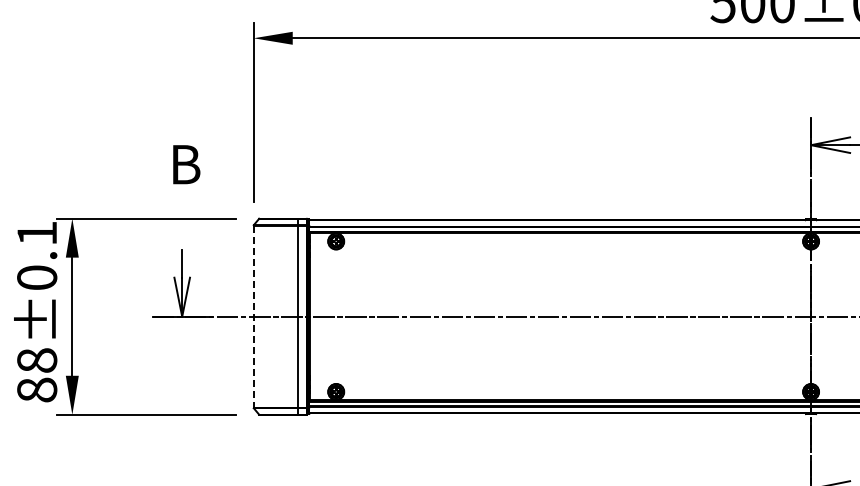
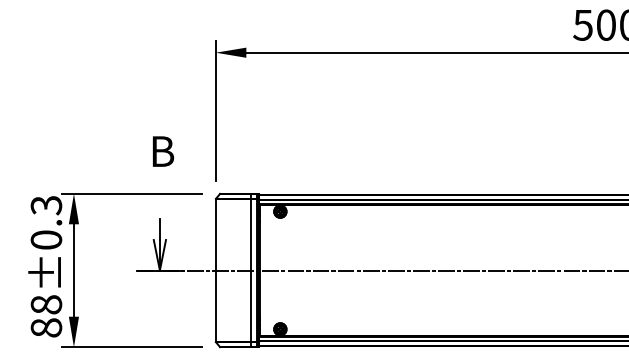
text: (37, 233) -> (46, 205), 88±0.1 -> 88±0.3
line: (253, 317) -> (215, 271), dashed -> solid

